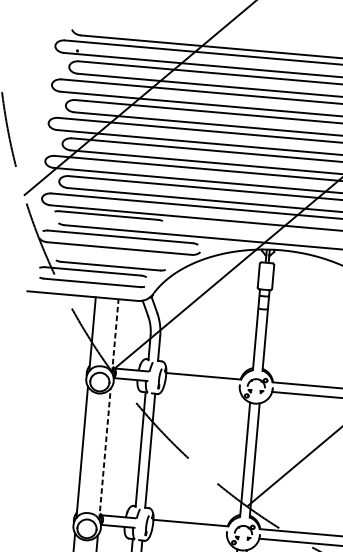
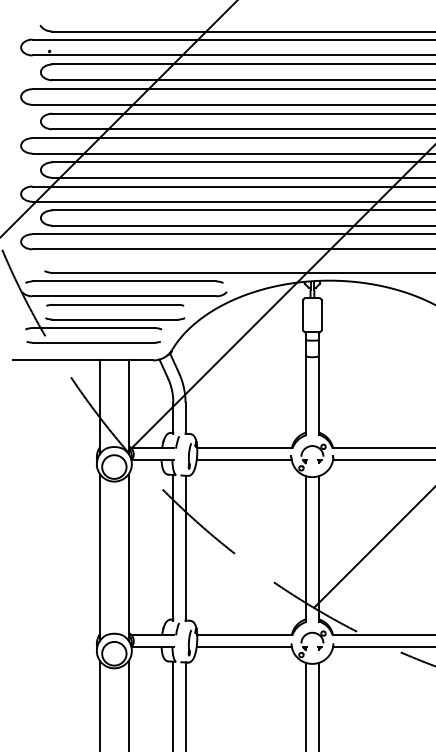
line: (108, 216) -> (115, 305), moved
line: (115, 336) -> (128, 407), dashed -> solid
line: (201, 385) -> (243, 460), added
line: (104, 453) -> (128, 556), dashed -> solid
line: (188, 532) -> (243, 647), added

